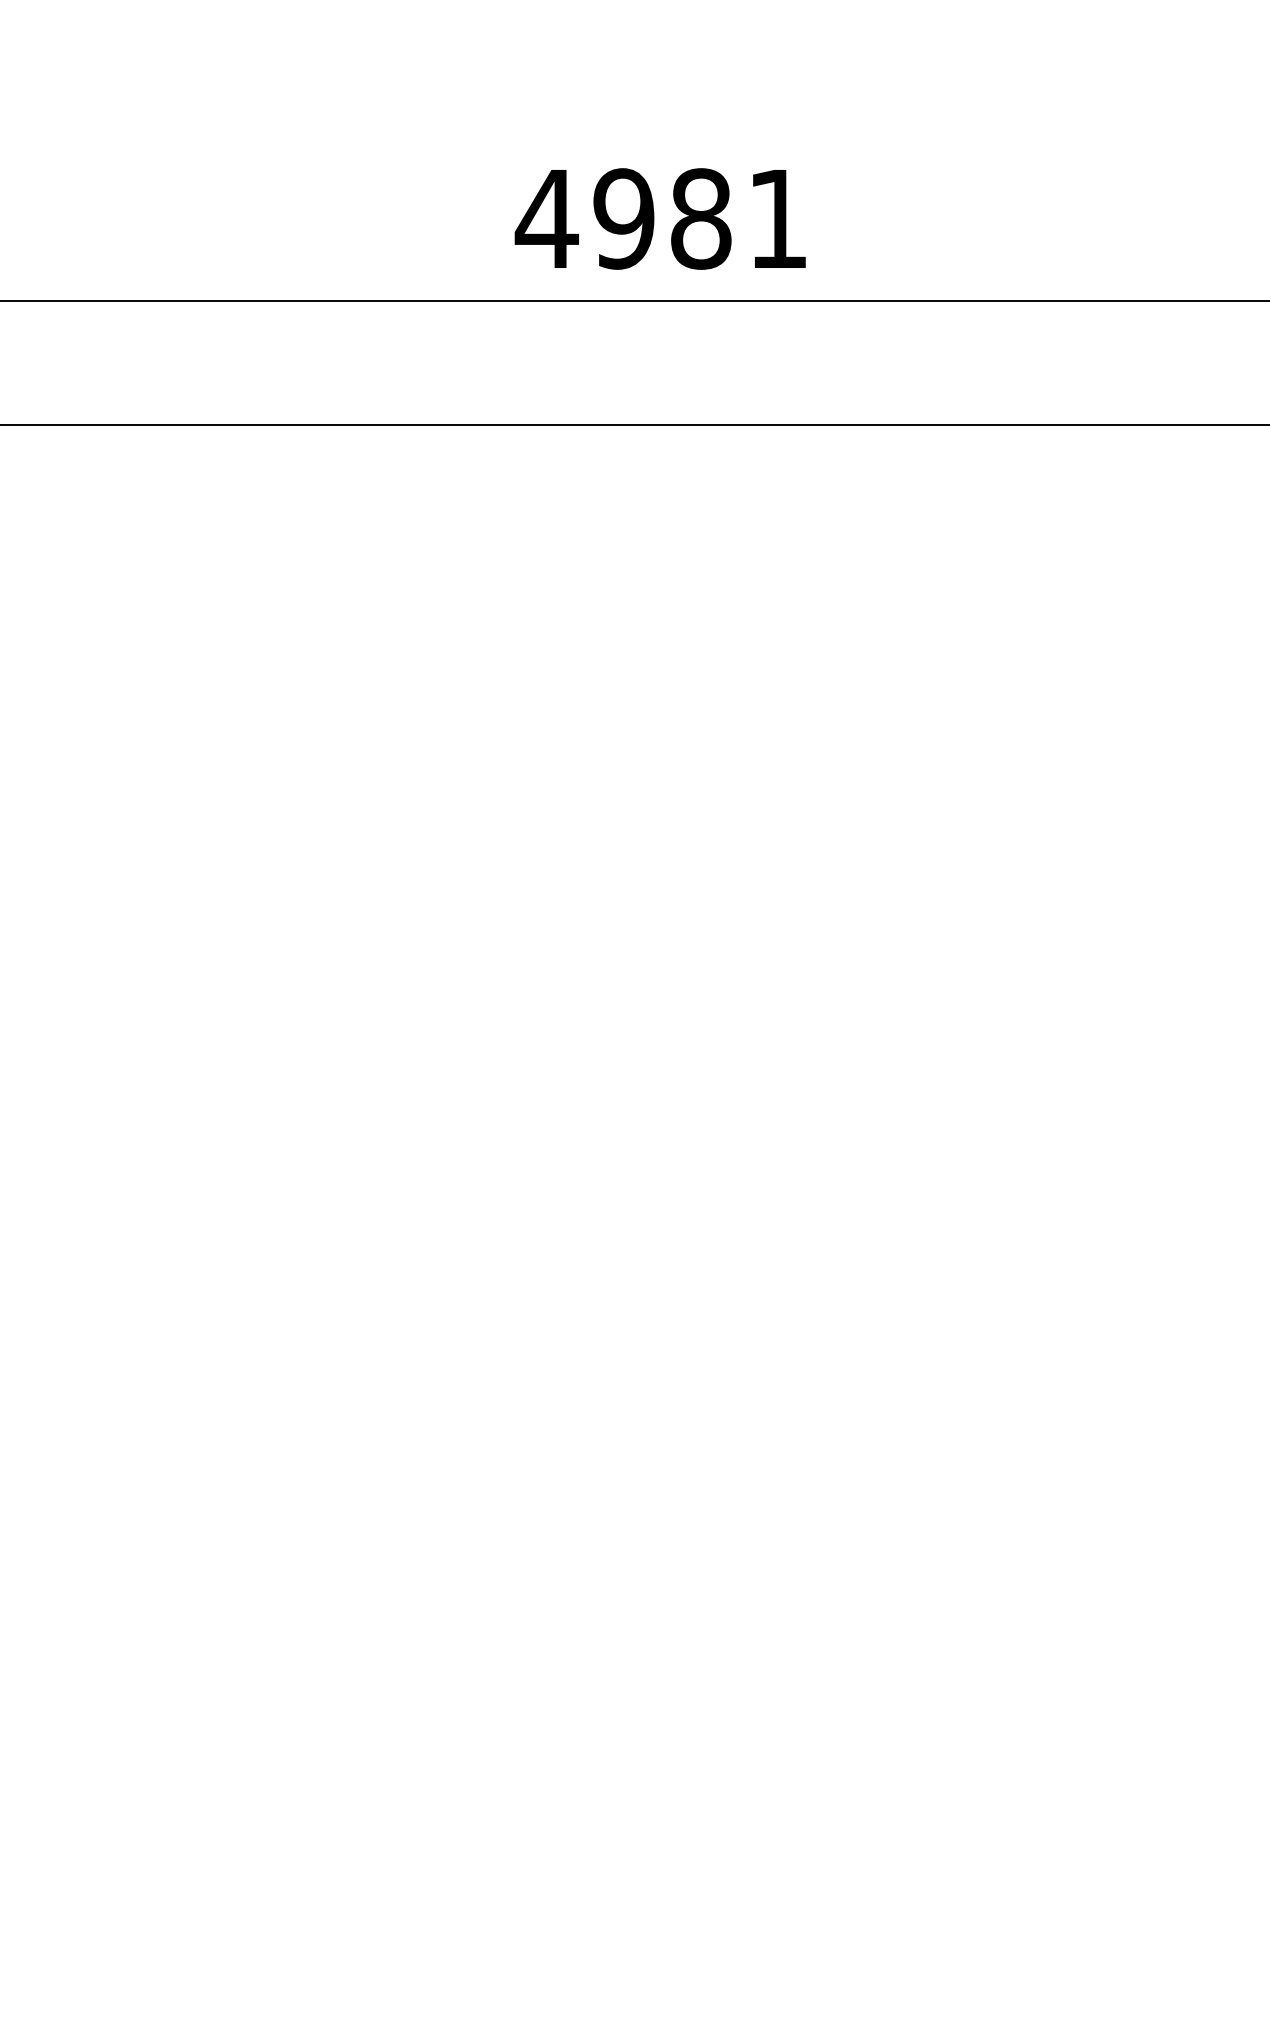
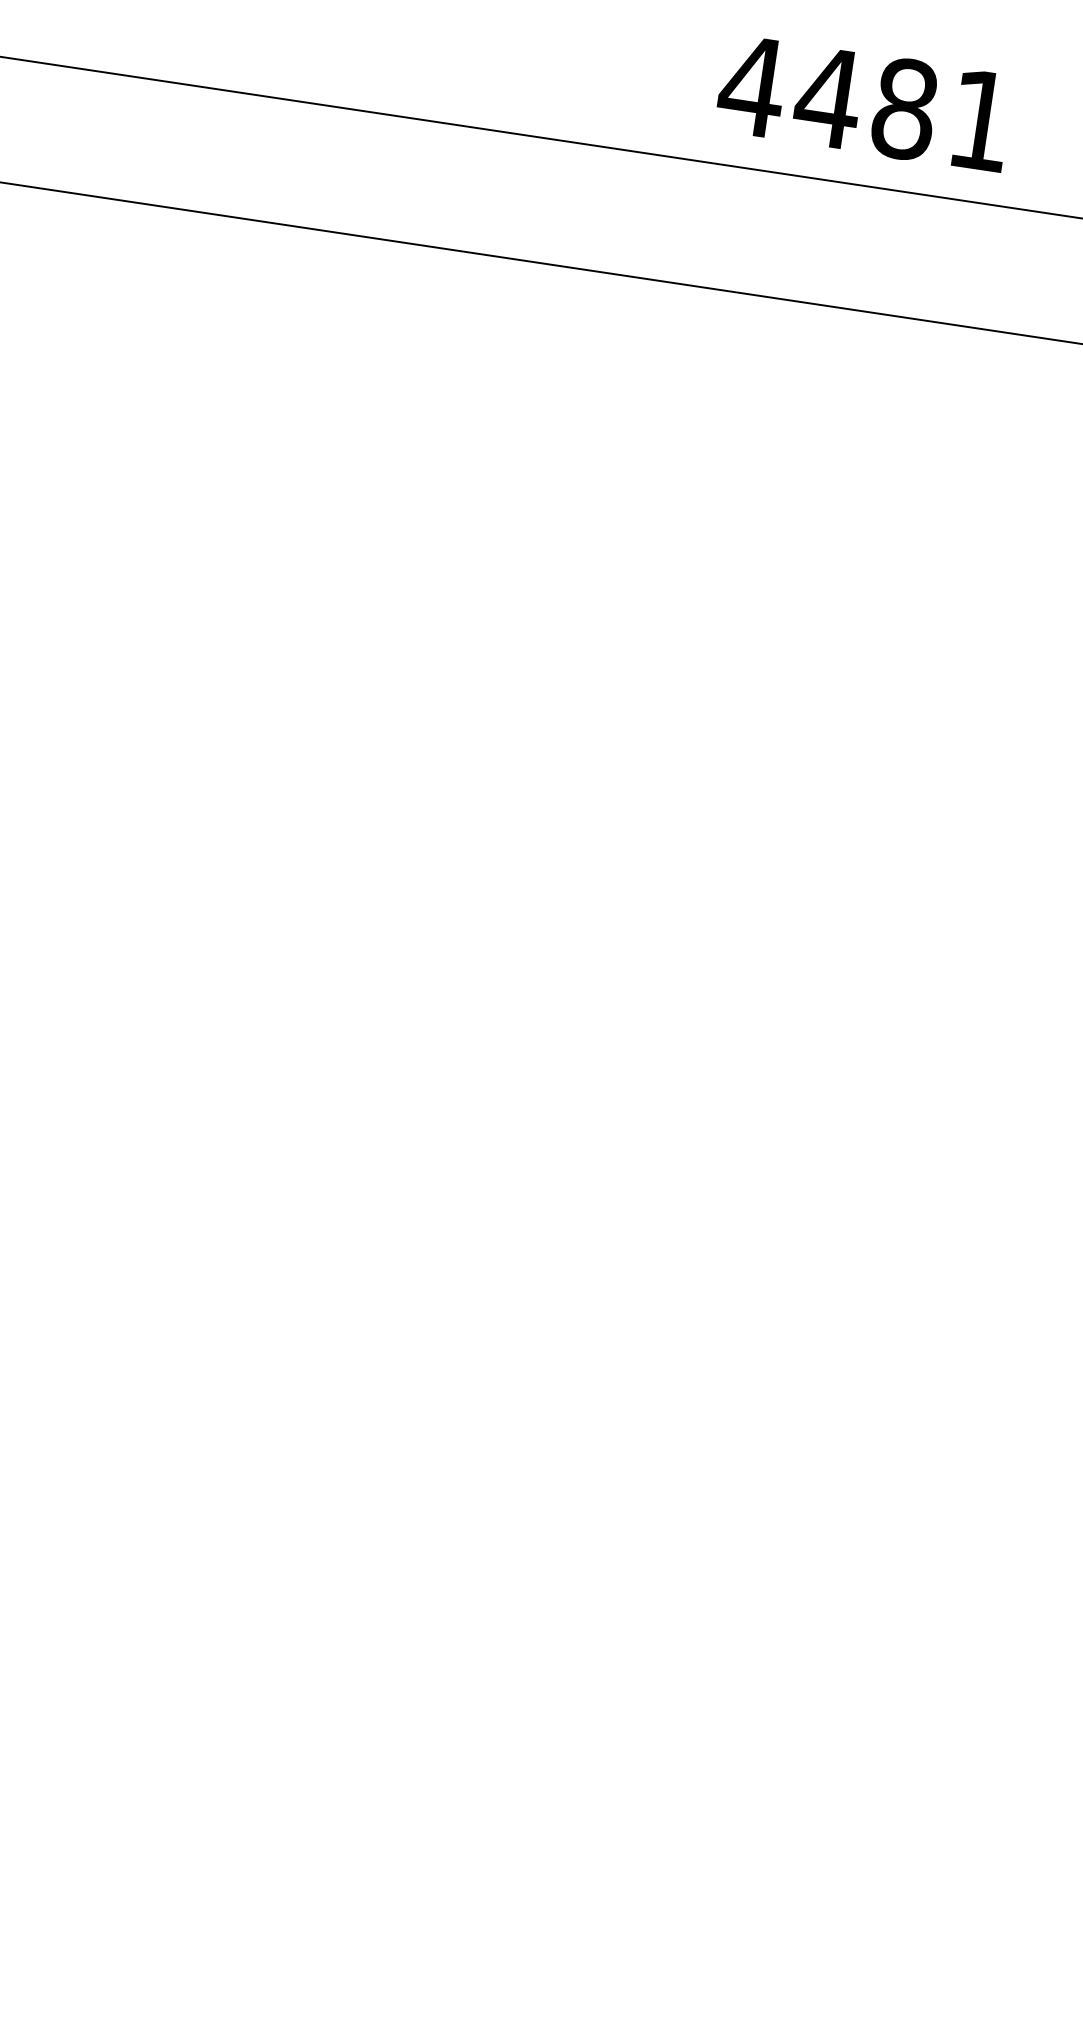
text: (623, 218) -> (828, 97), 4981 -> 4481

